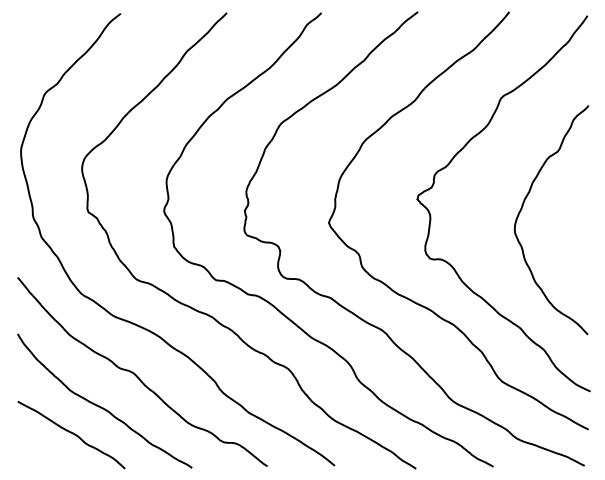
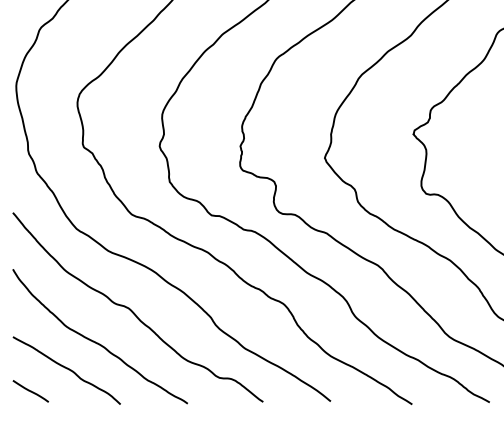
line: (35, 455) -> (30, 391), added

